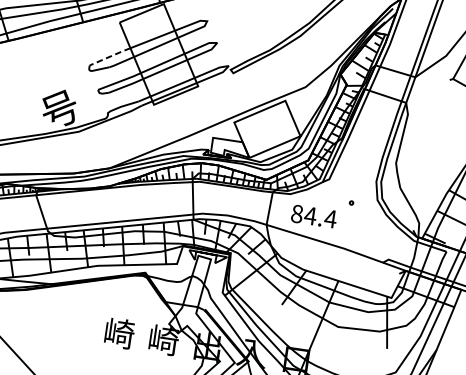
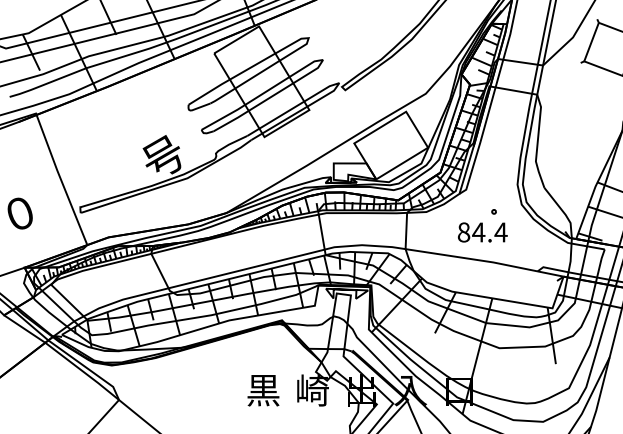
line: (110, 56) -> (209, 91), dashed -> solid
text: (313, 216) -> (482, 232), moved
text: (119, 332) -> (263, 389), 崎 -> 黒

